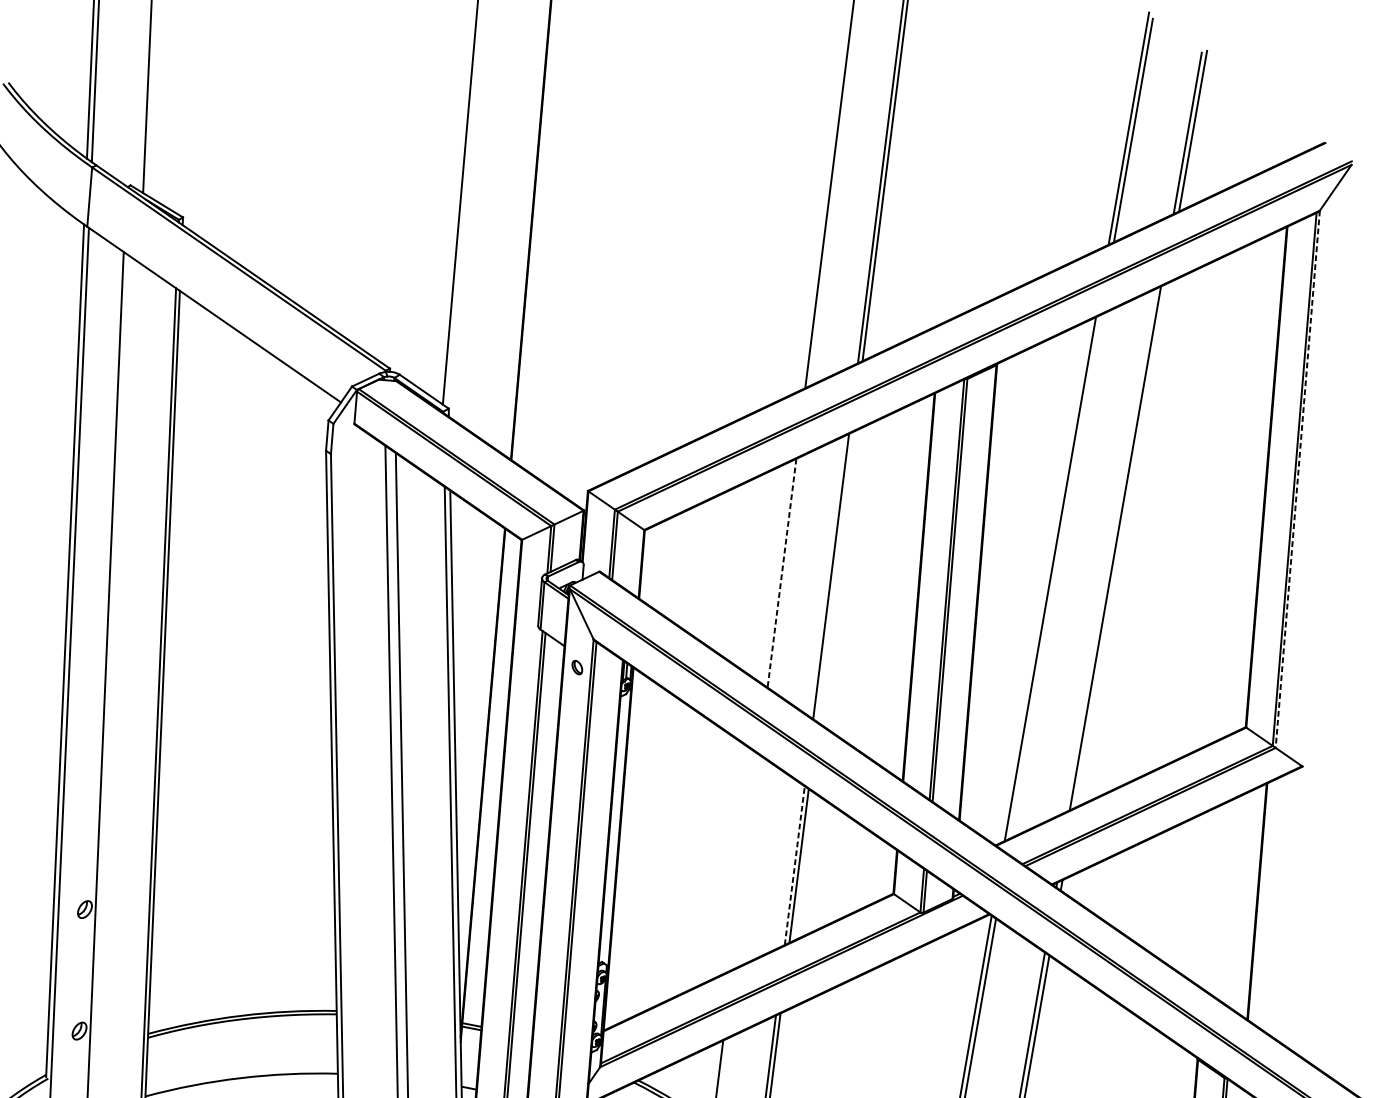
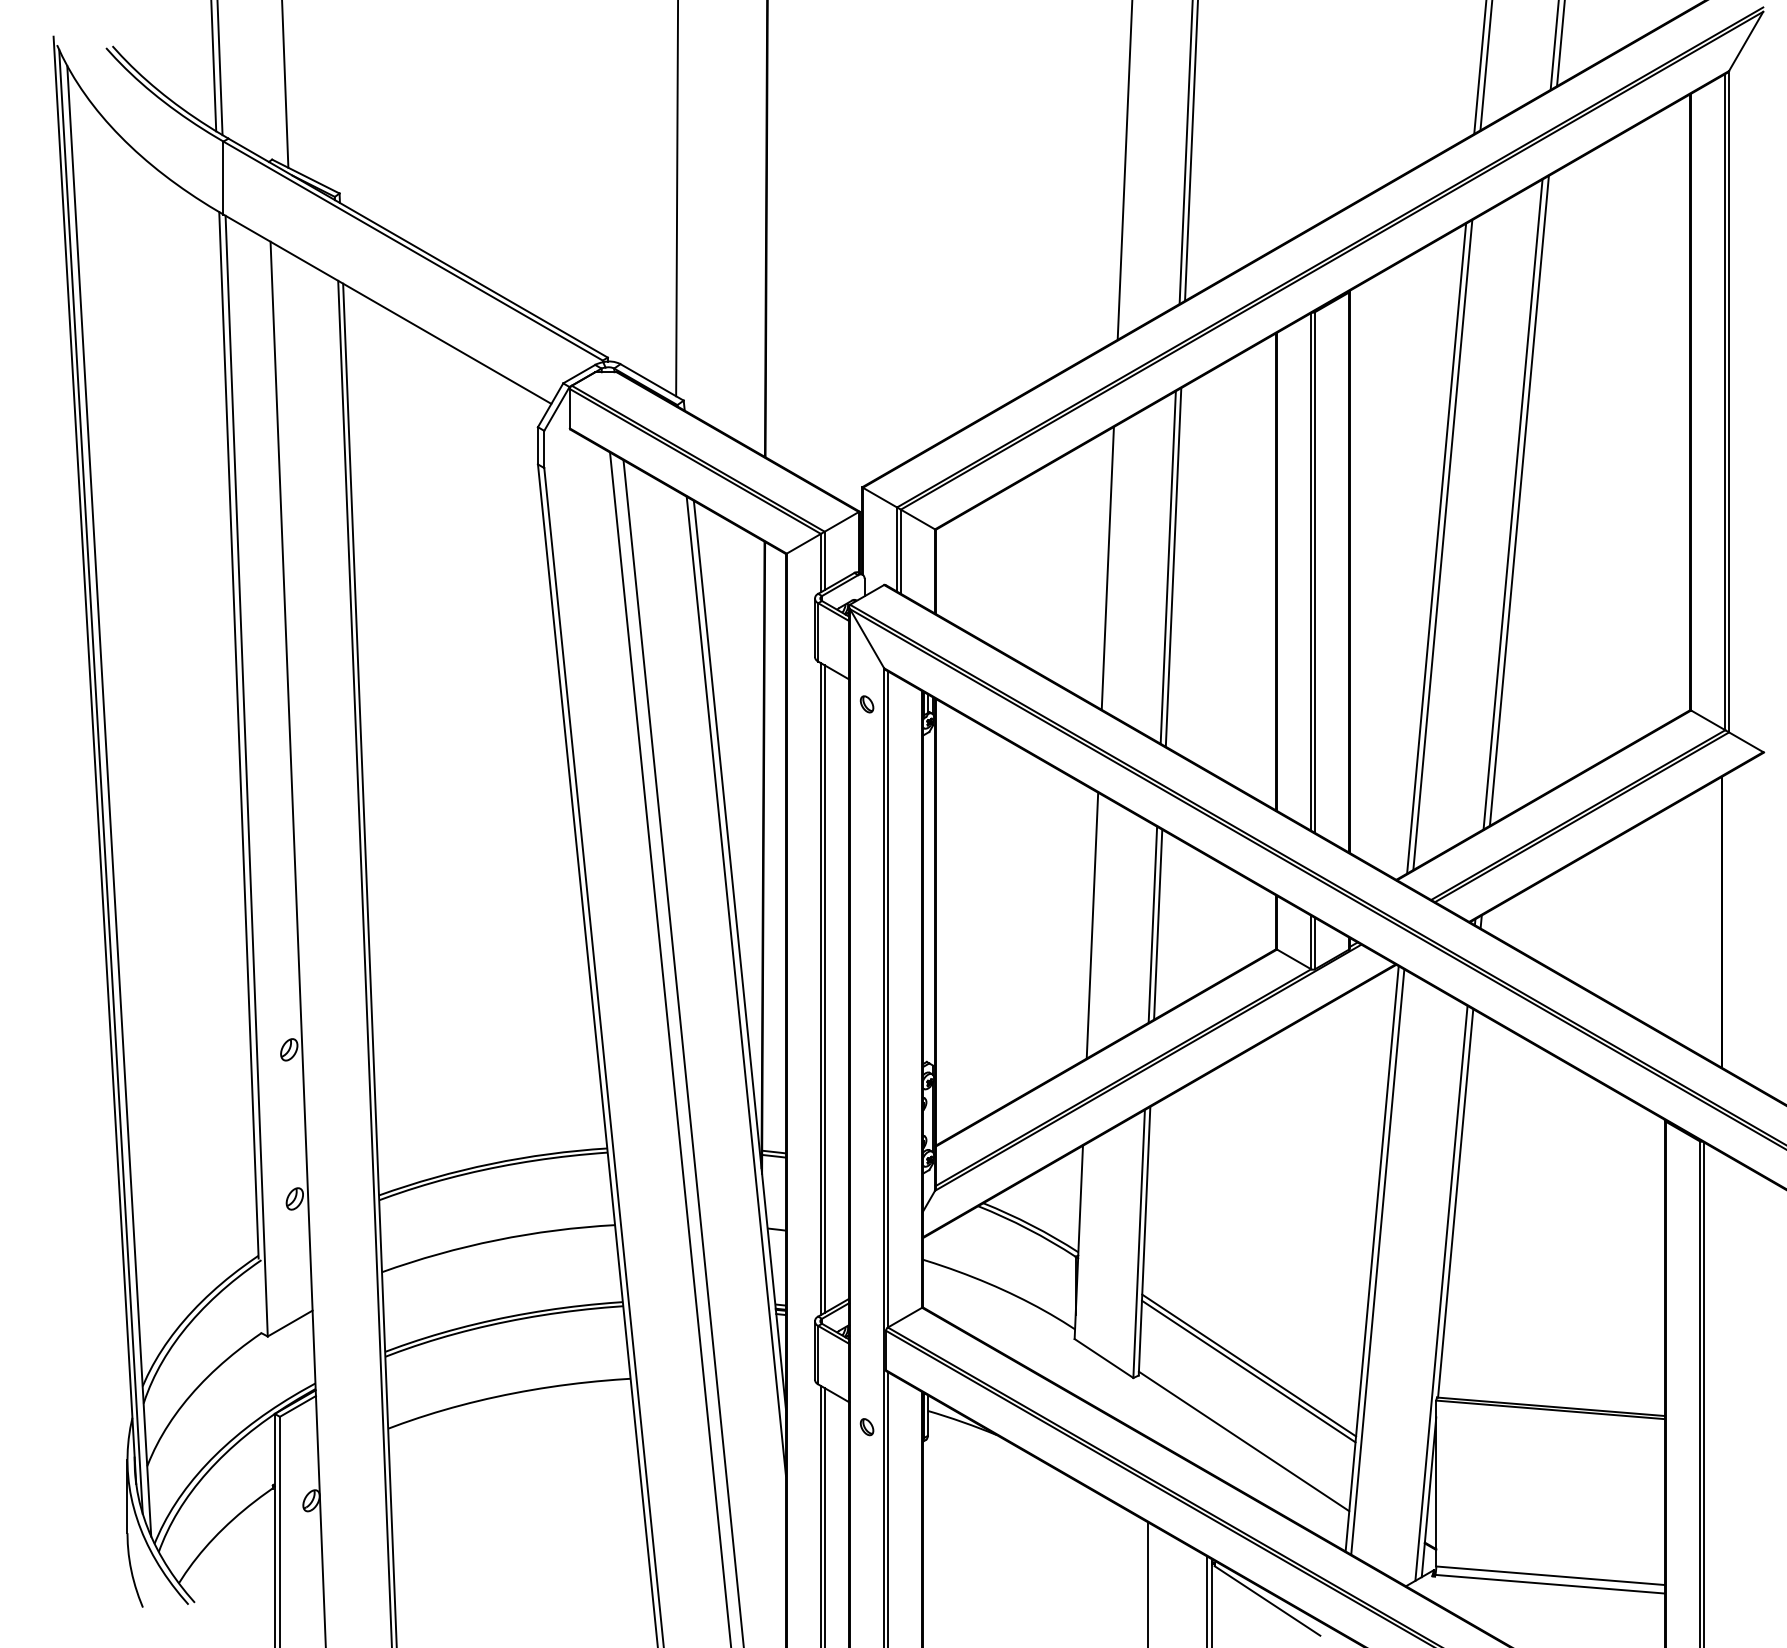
line: (1298, 479) -> (1729, 401), dashed -> solid
line: (1120, 545) -> (1518, 500), added
line: (781, 573) -> (1107, 568), dashed -> solid
line: (835, 576) -> (1173, 567), added
line: (1055, 576) -> (1442, 544), added
line: (745, 862) -> (1092, 925), added
line: (794, 865) -> (1152, 924), dashed -> solid

